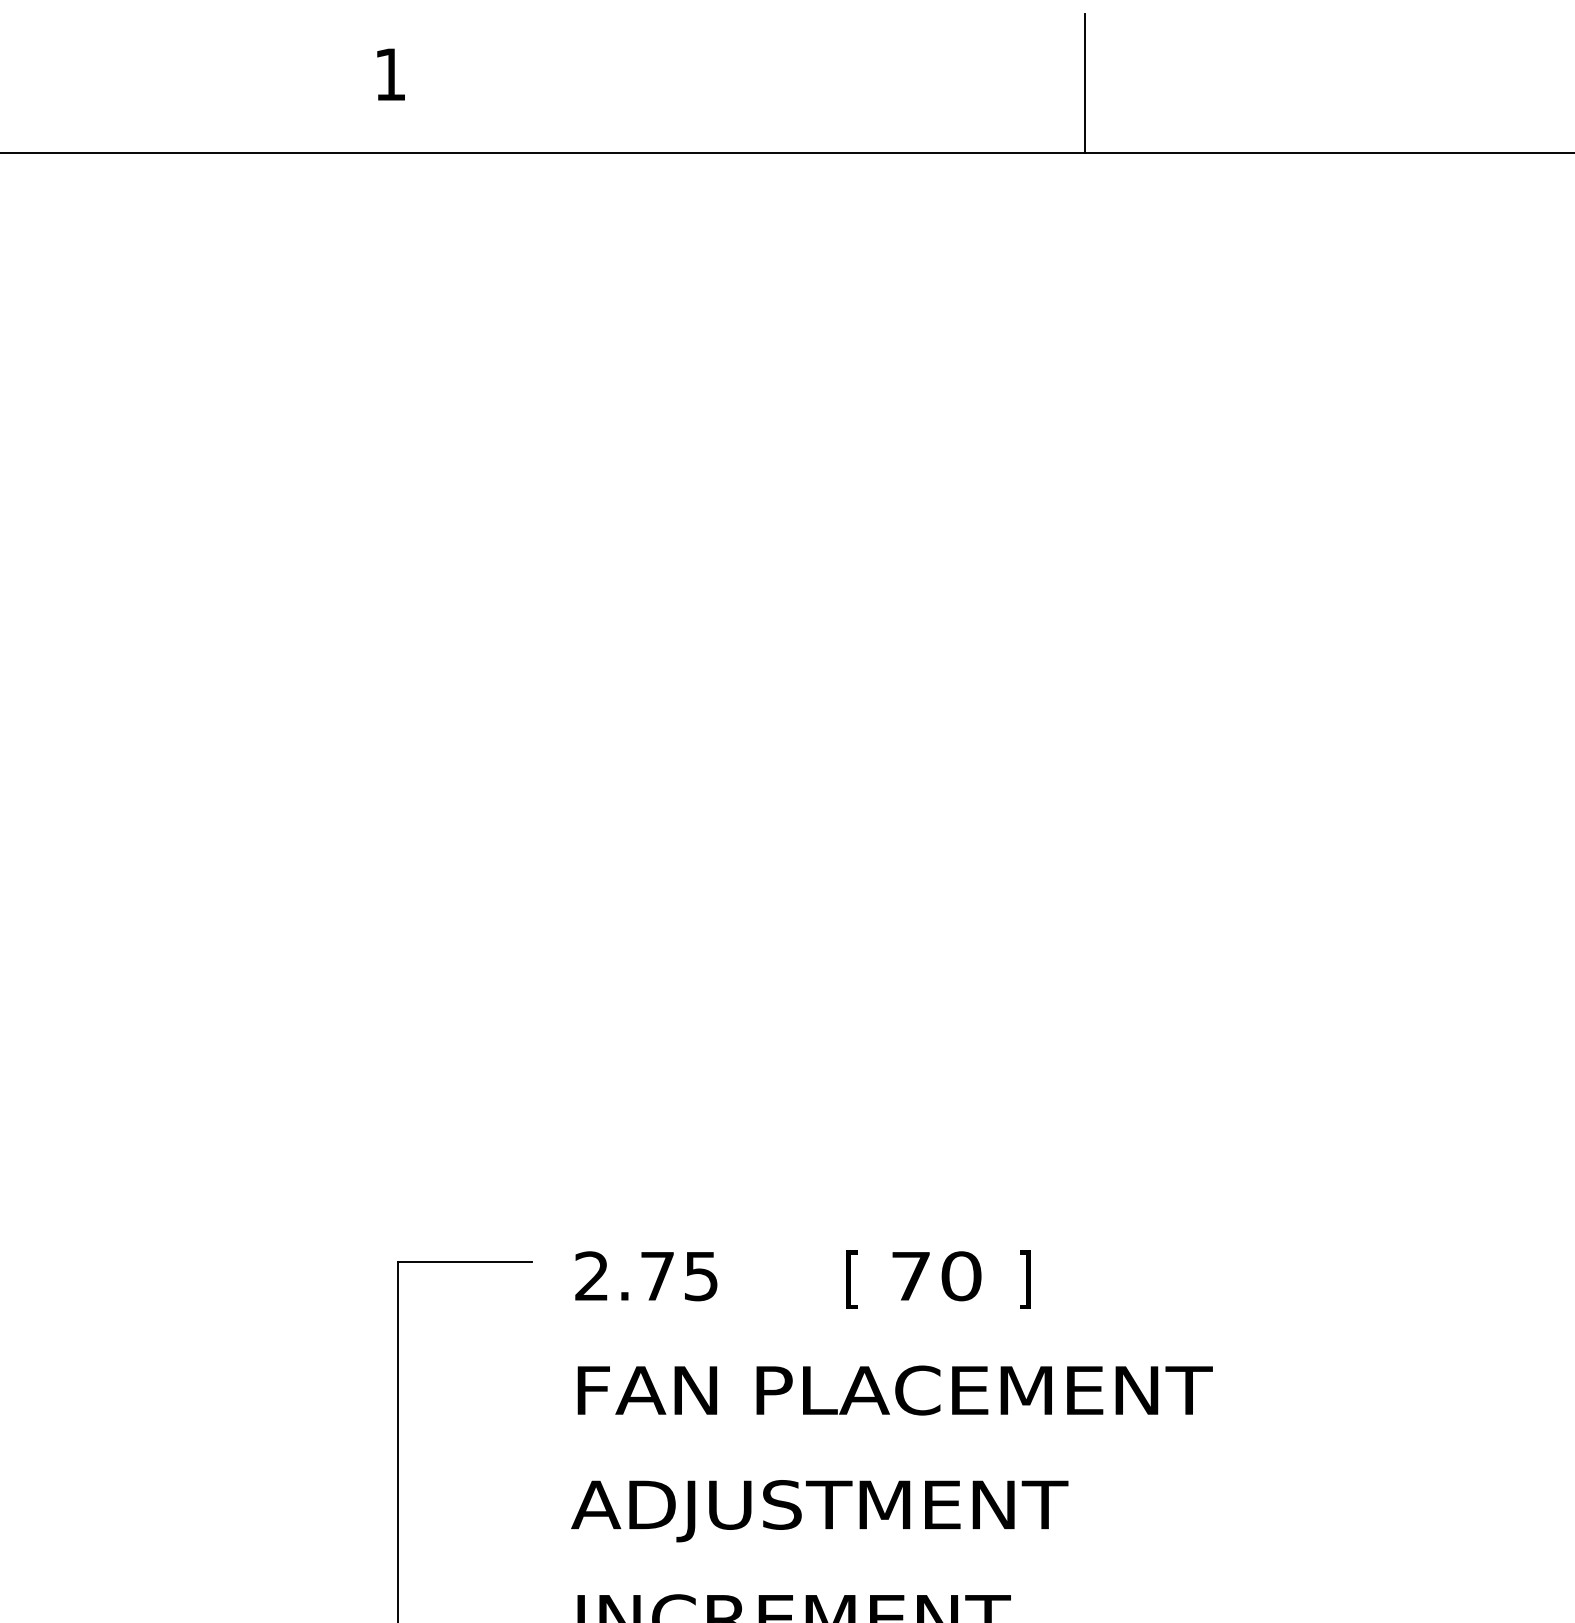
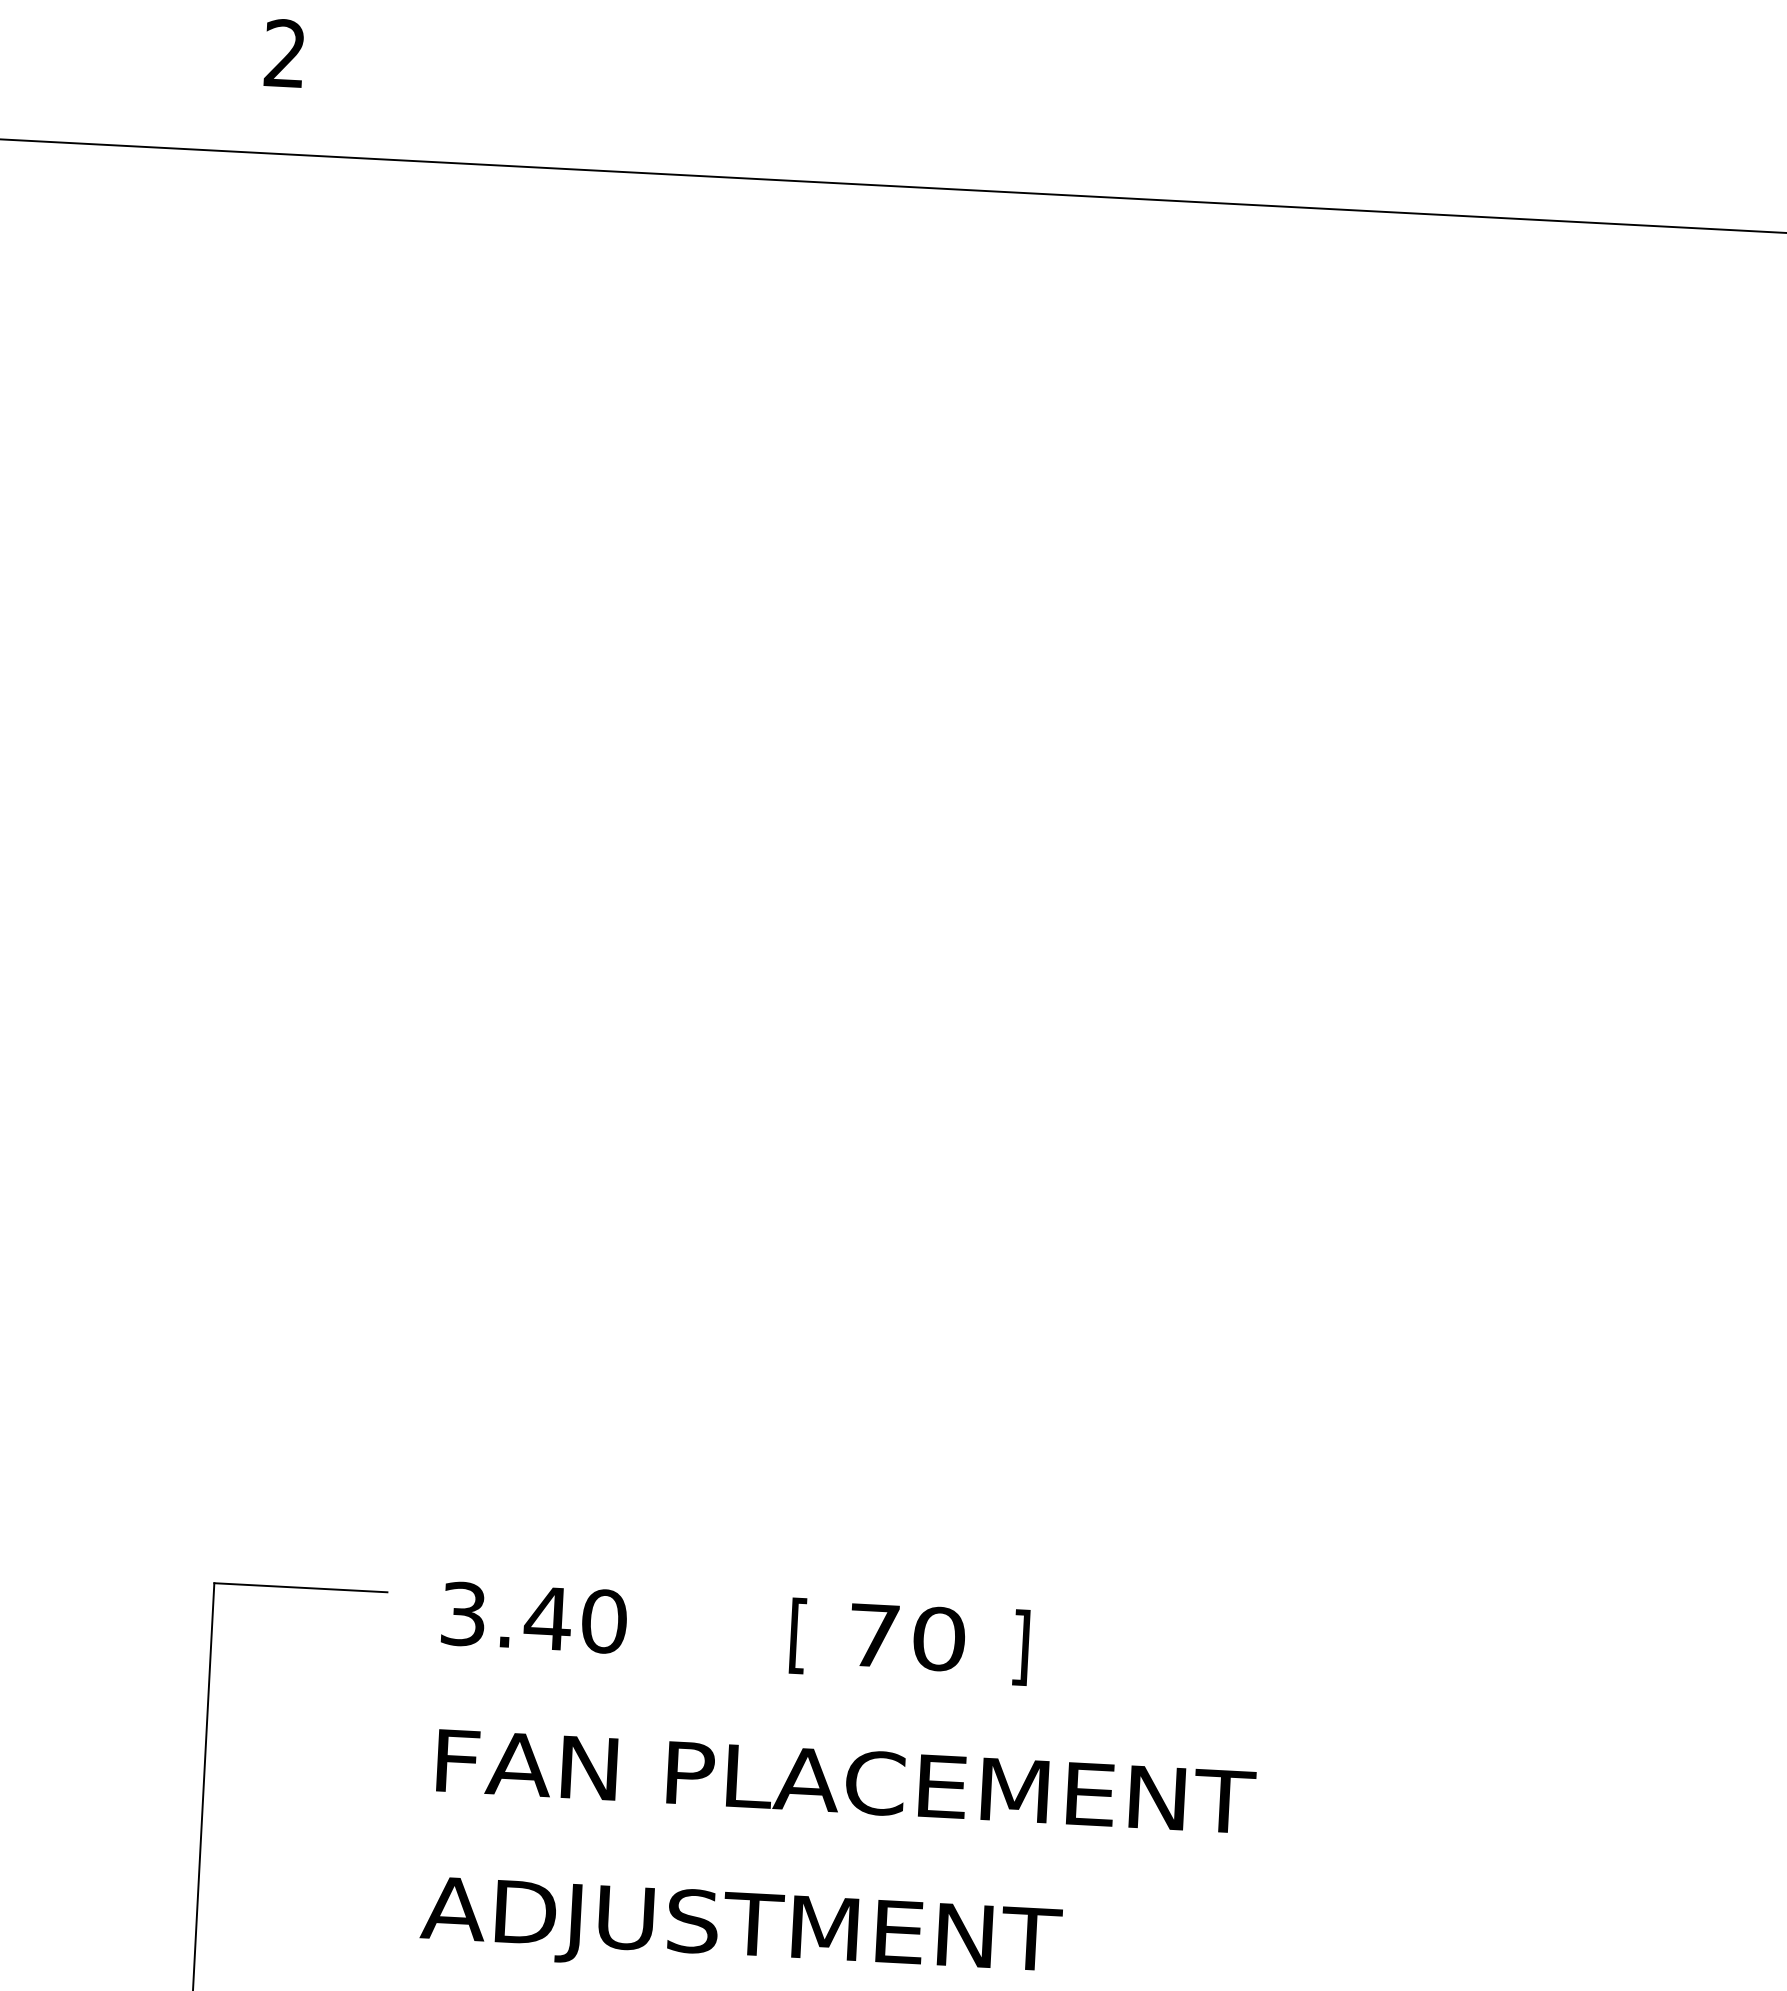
text: (389, 73) -> (284, 52), 1 -> 2
line: (1085, 83) -> (1179, 112), removed
text: (646, 1276) -> (533, 1618), 2.75 -> 3.40

